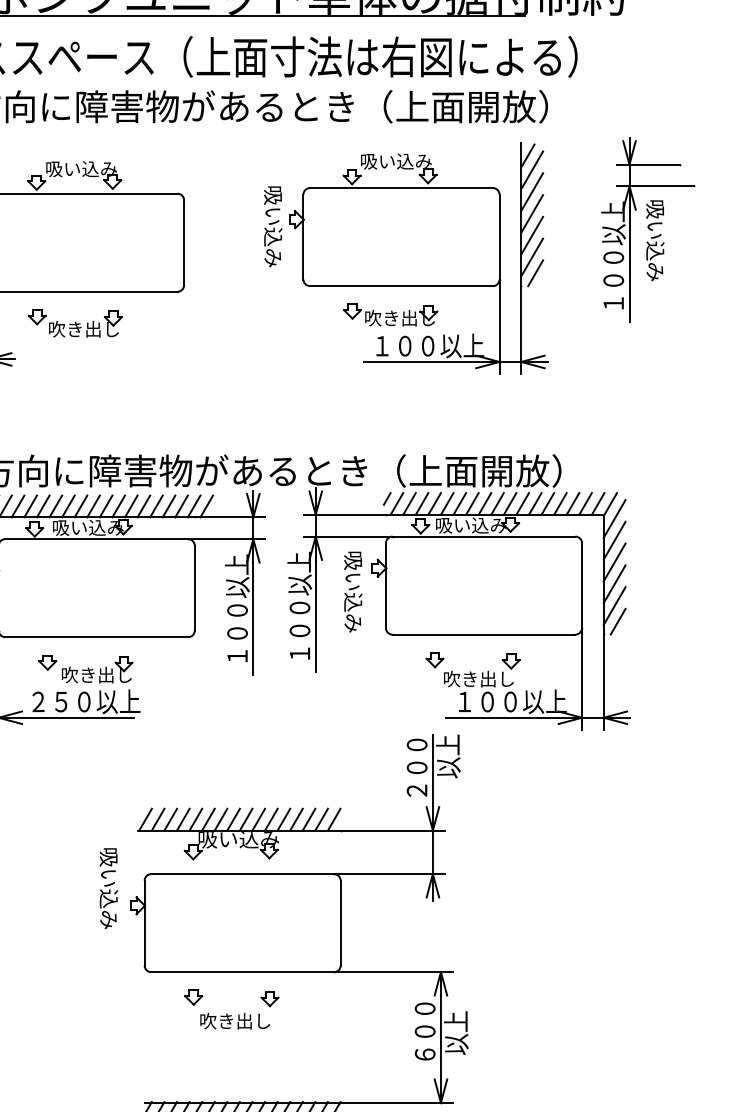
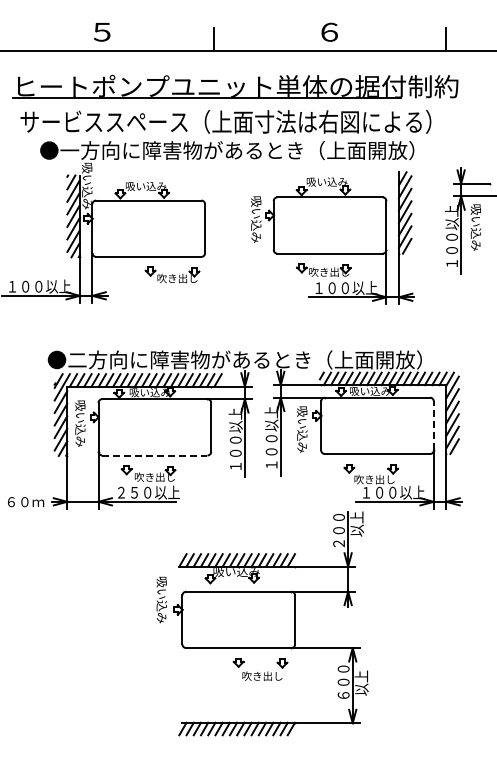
part: (75, 322) -> (172, 274), moved
line: (581, 584) -> (433, 425), solid -> dashed
line: (96, 637) -> (154, 455), solid -> dashed
part: (231, 1009) -> (260, 669), moved

